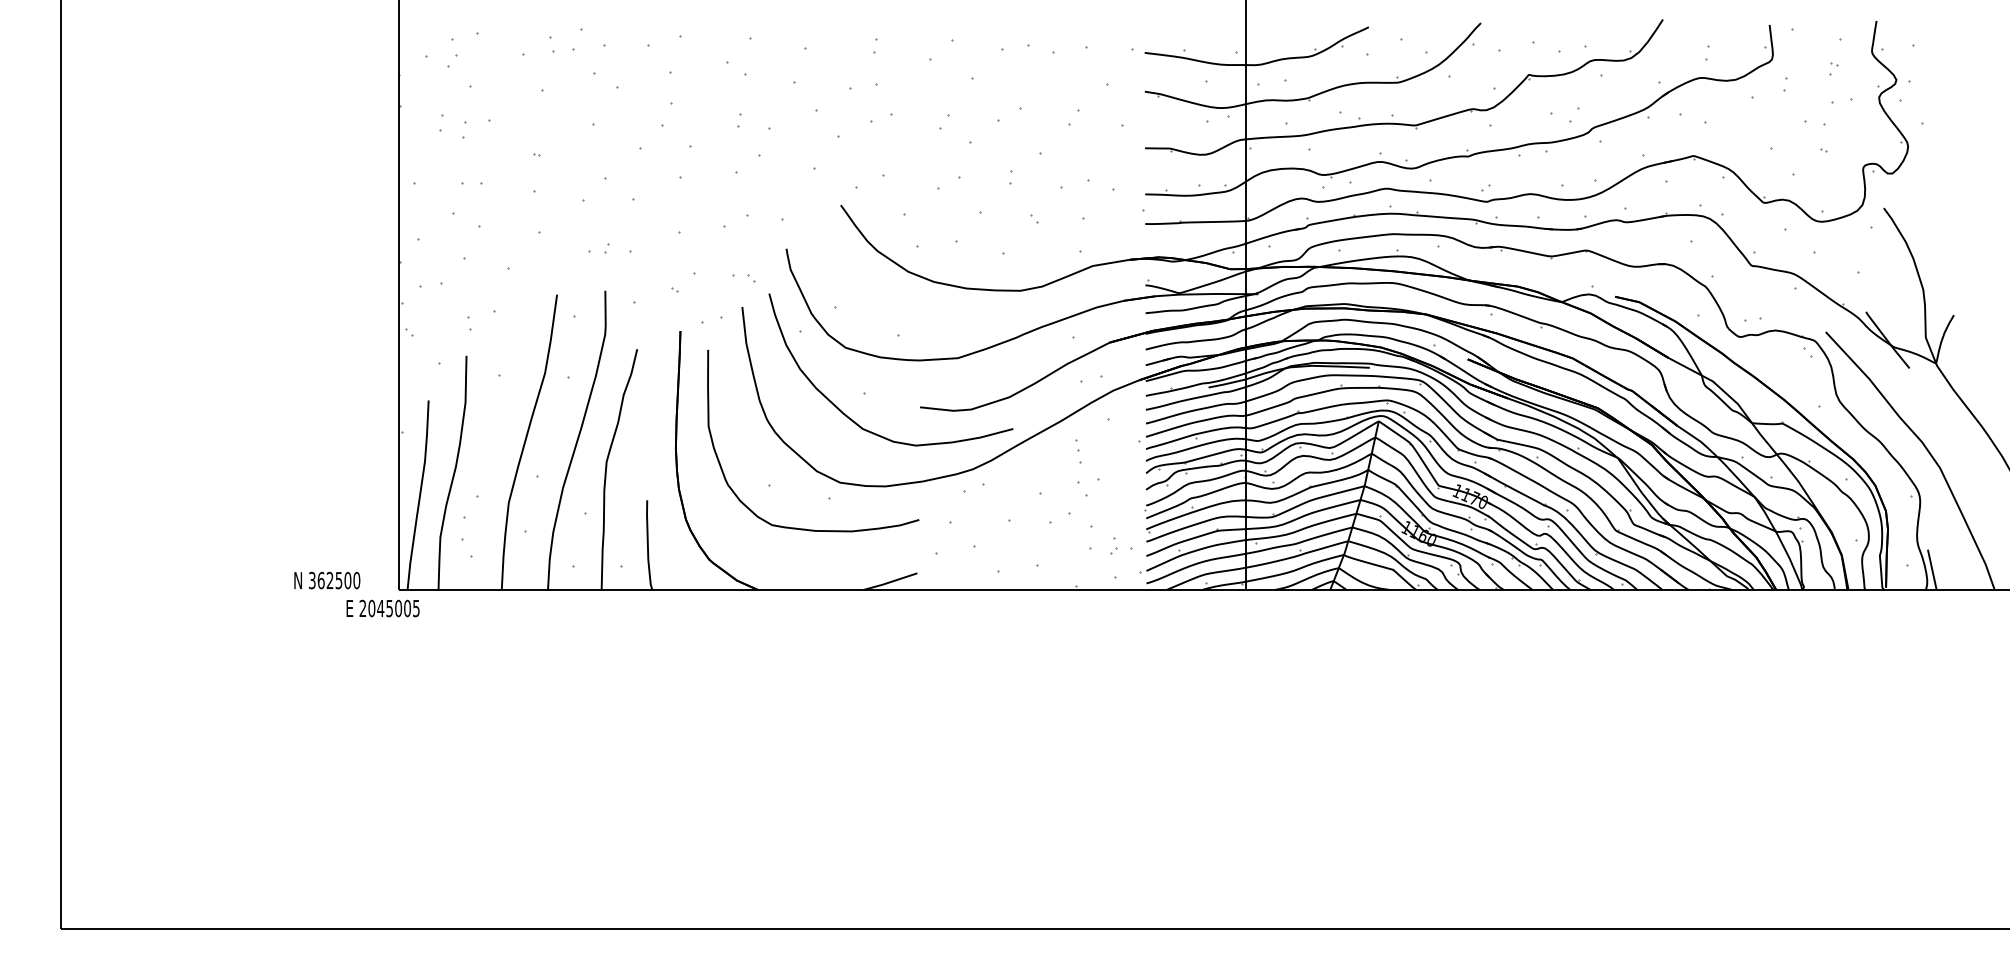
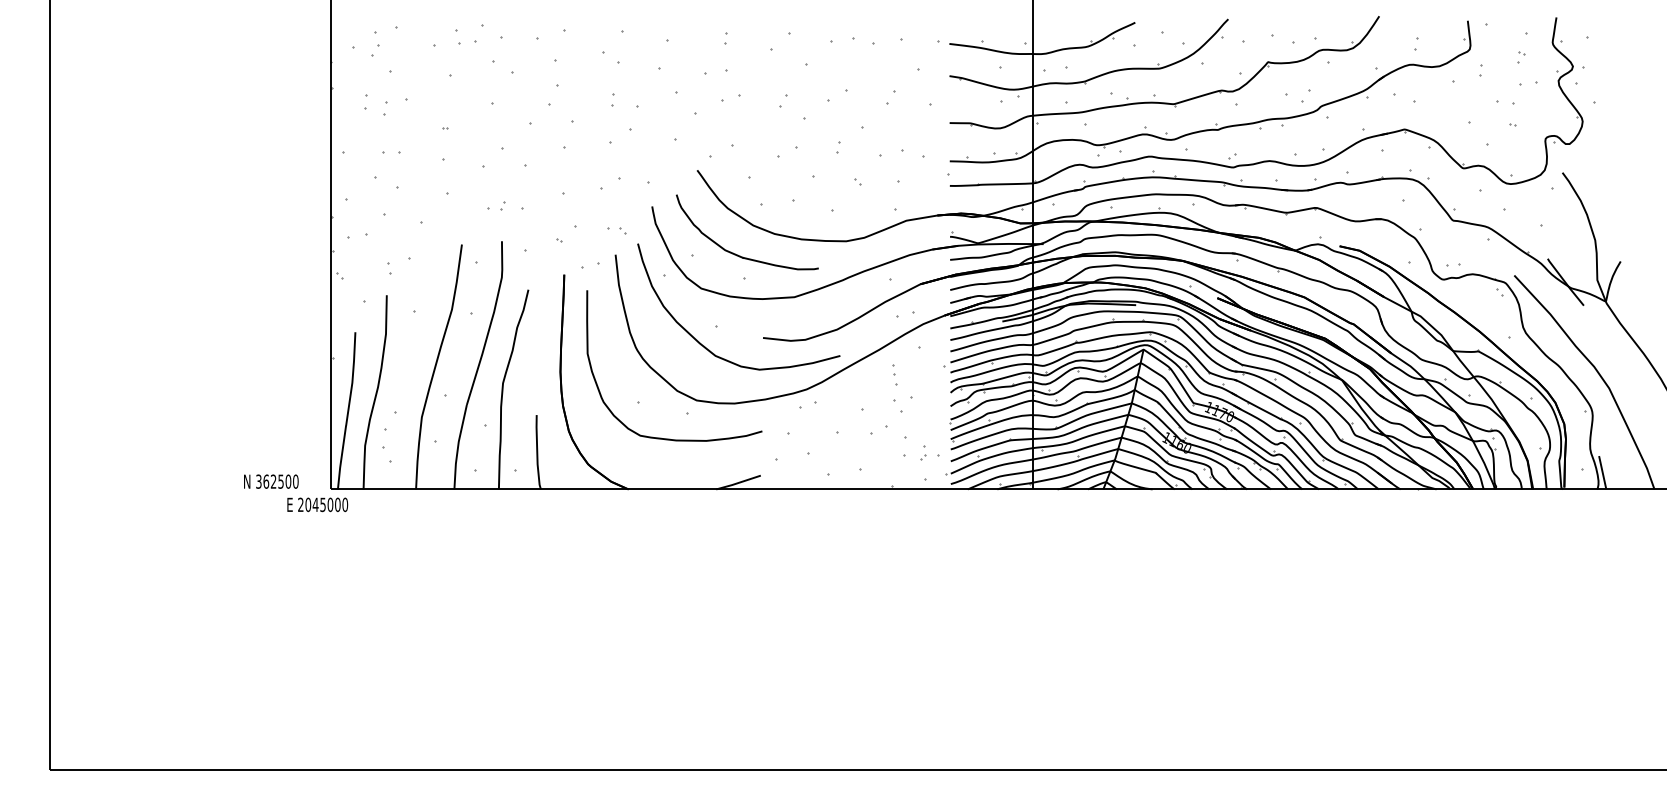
part: (892, 307) -> (740, 255), added
text: (416, 608) -> (345, 504), 2045005 -> 2045000

